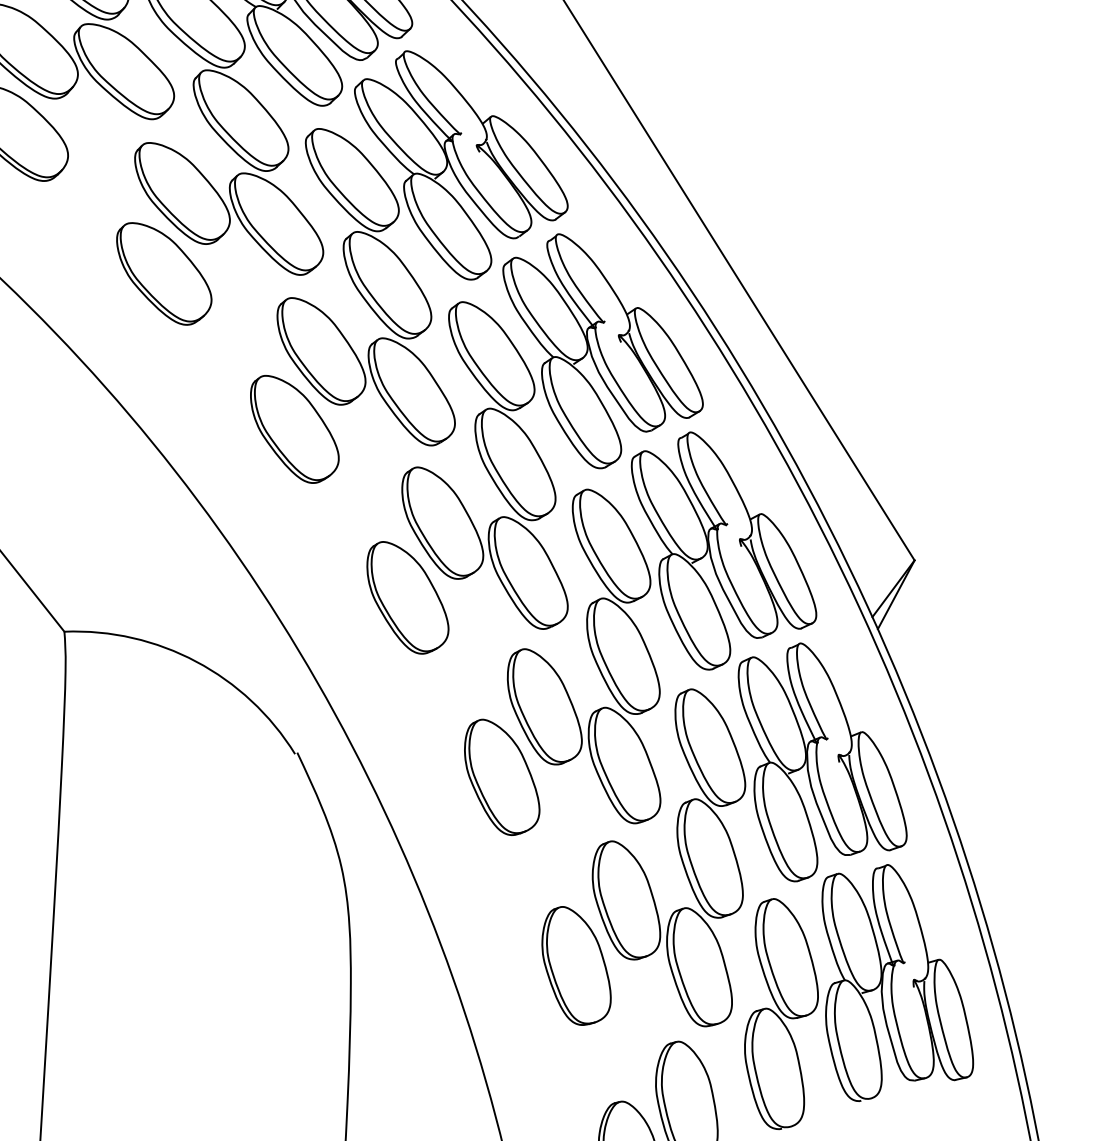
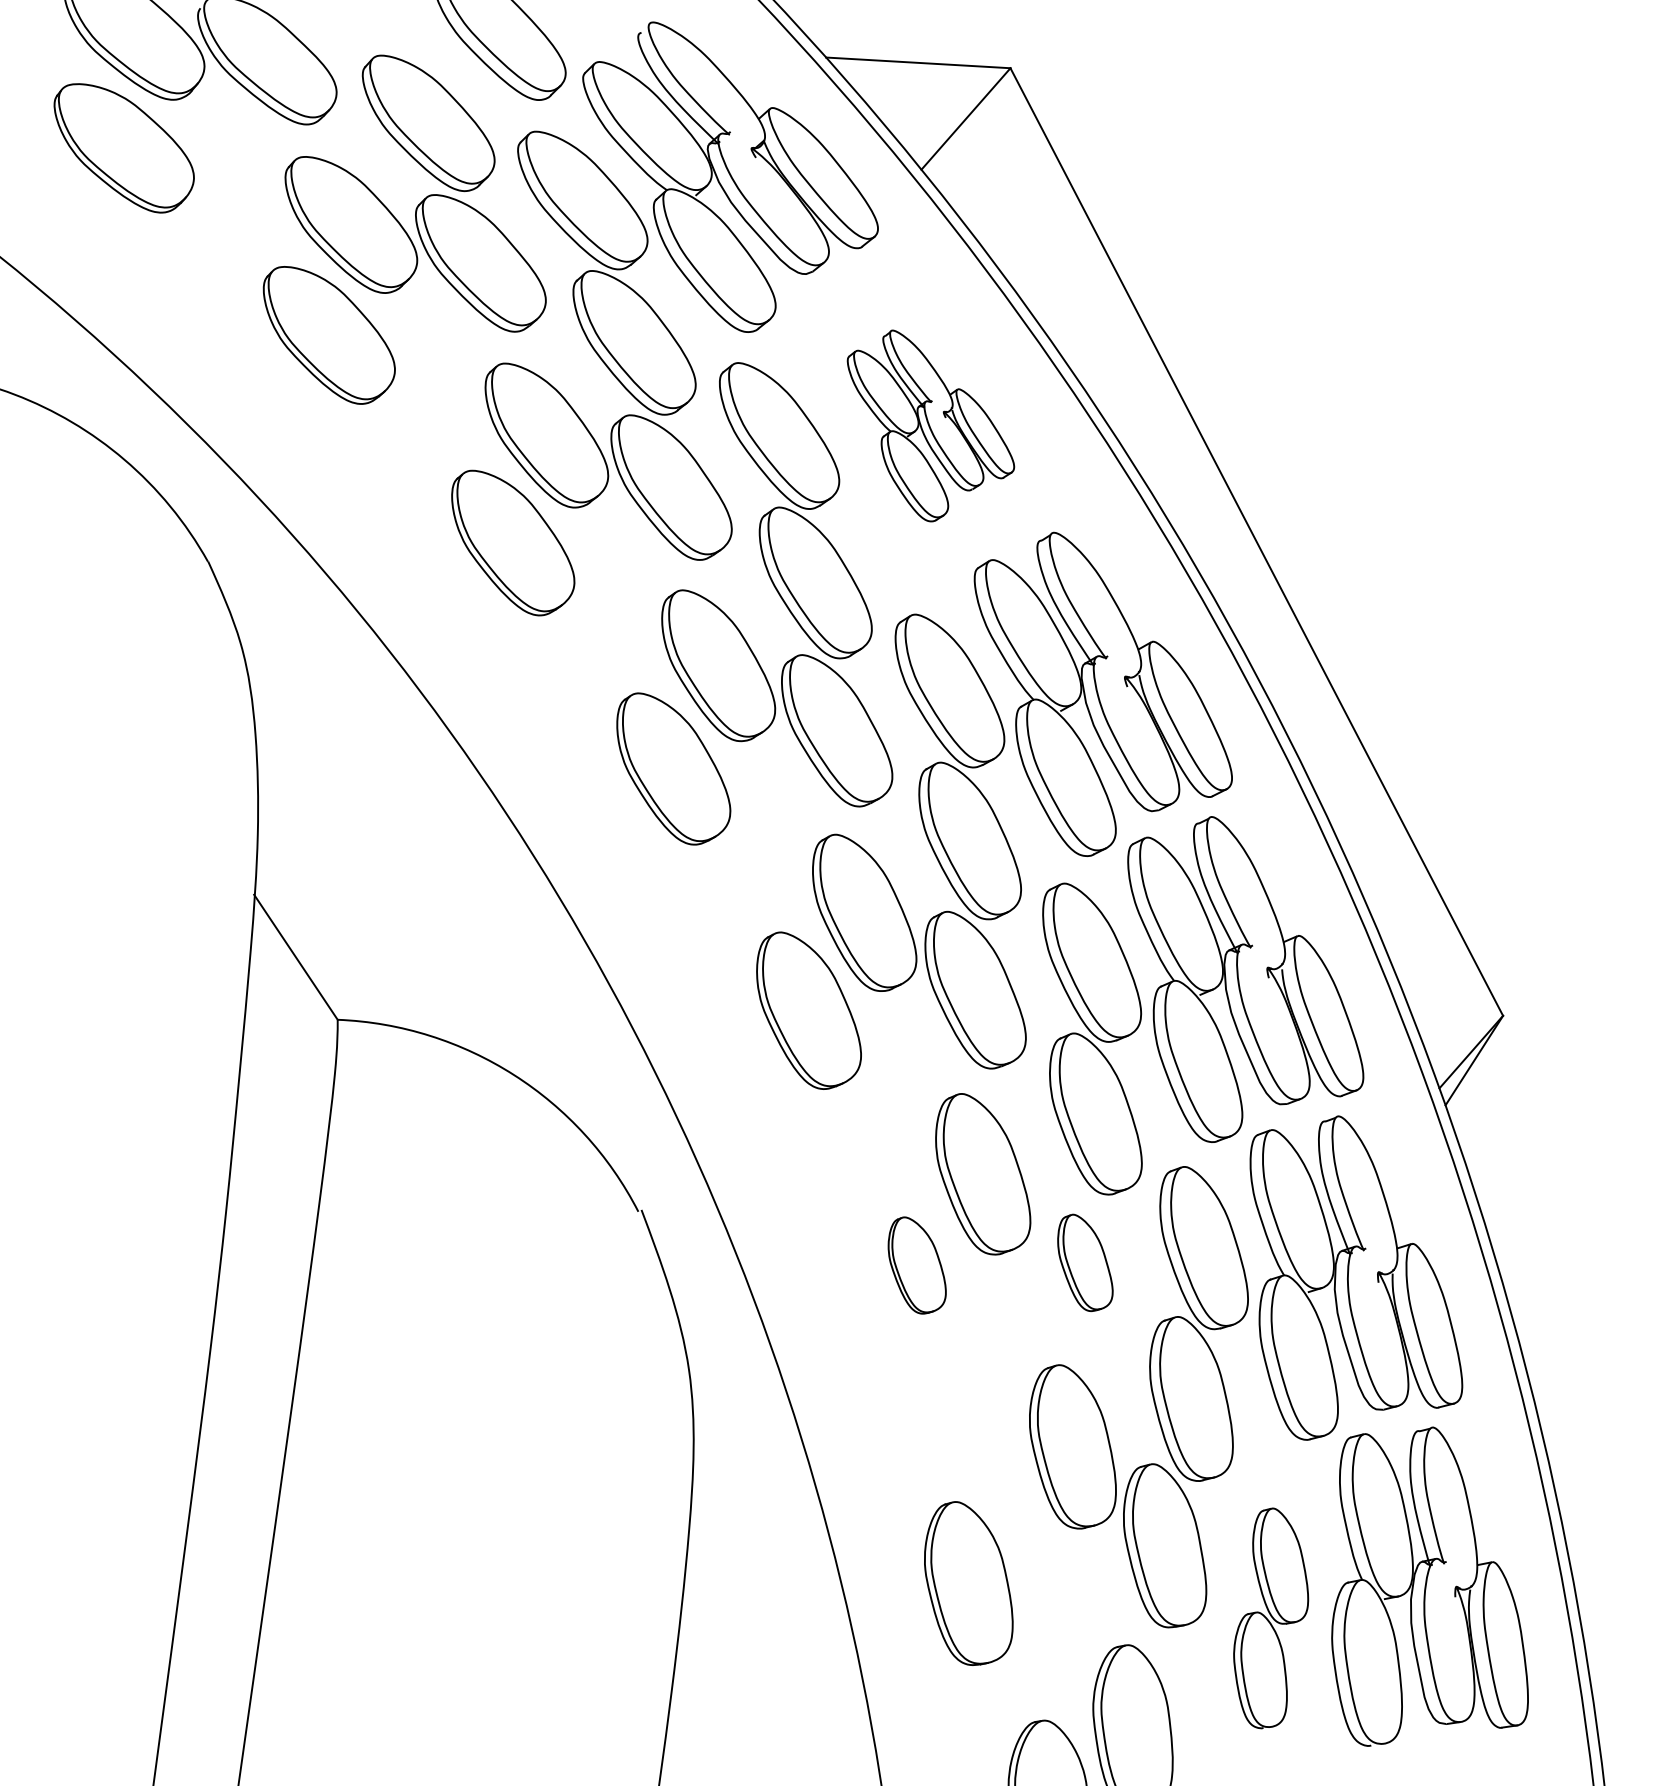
part: (462, 163) -> (930, 425), size x0.6
part: (624, 764) -> (1085, 1262), size x0.6
part: (501, 777) -> (916, 1265), size x0.6
part: (575, 965) -> (968, 1583), moved
part: (780, 1013) -> (1270, 1618), size x0.7

